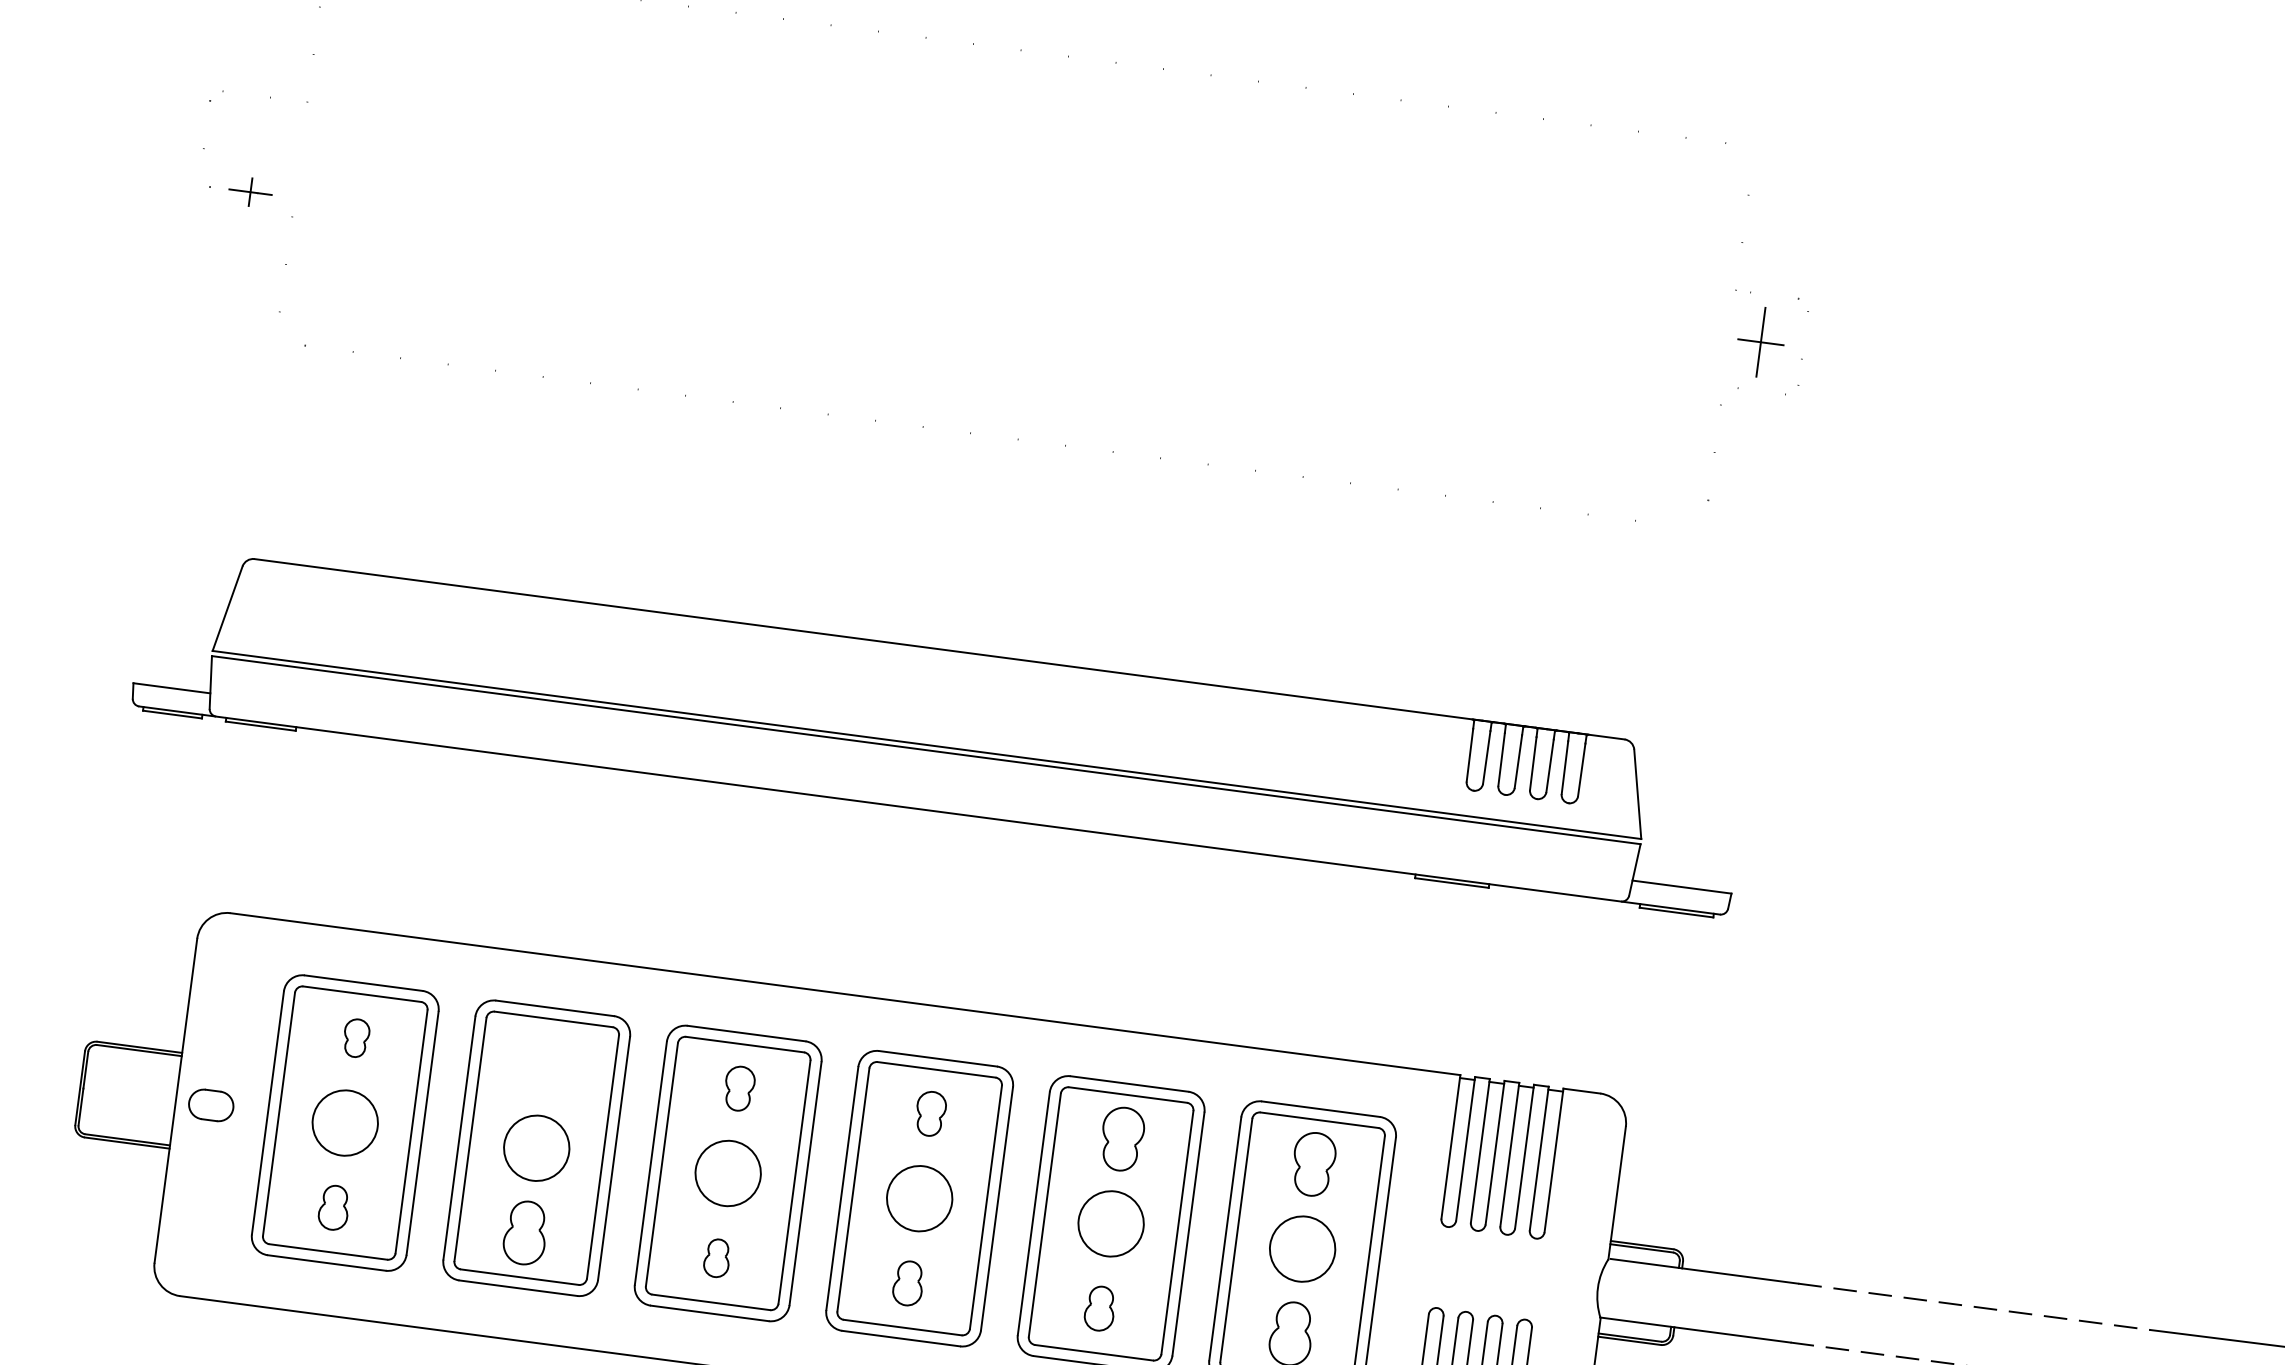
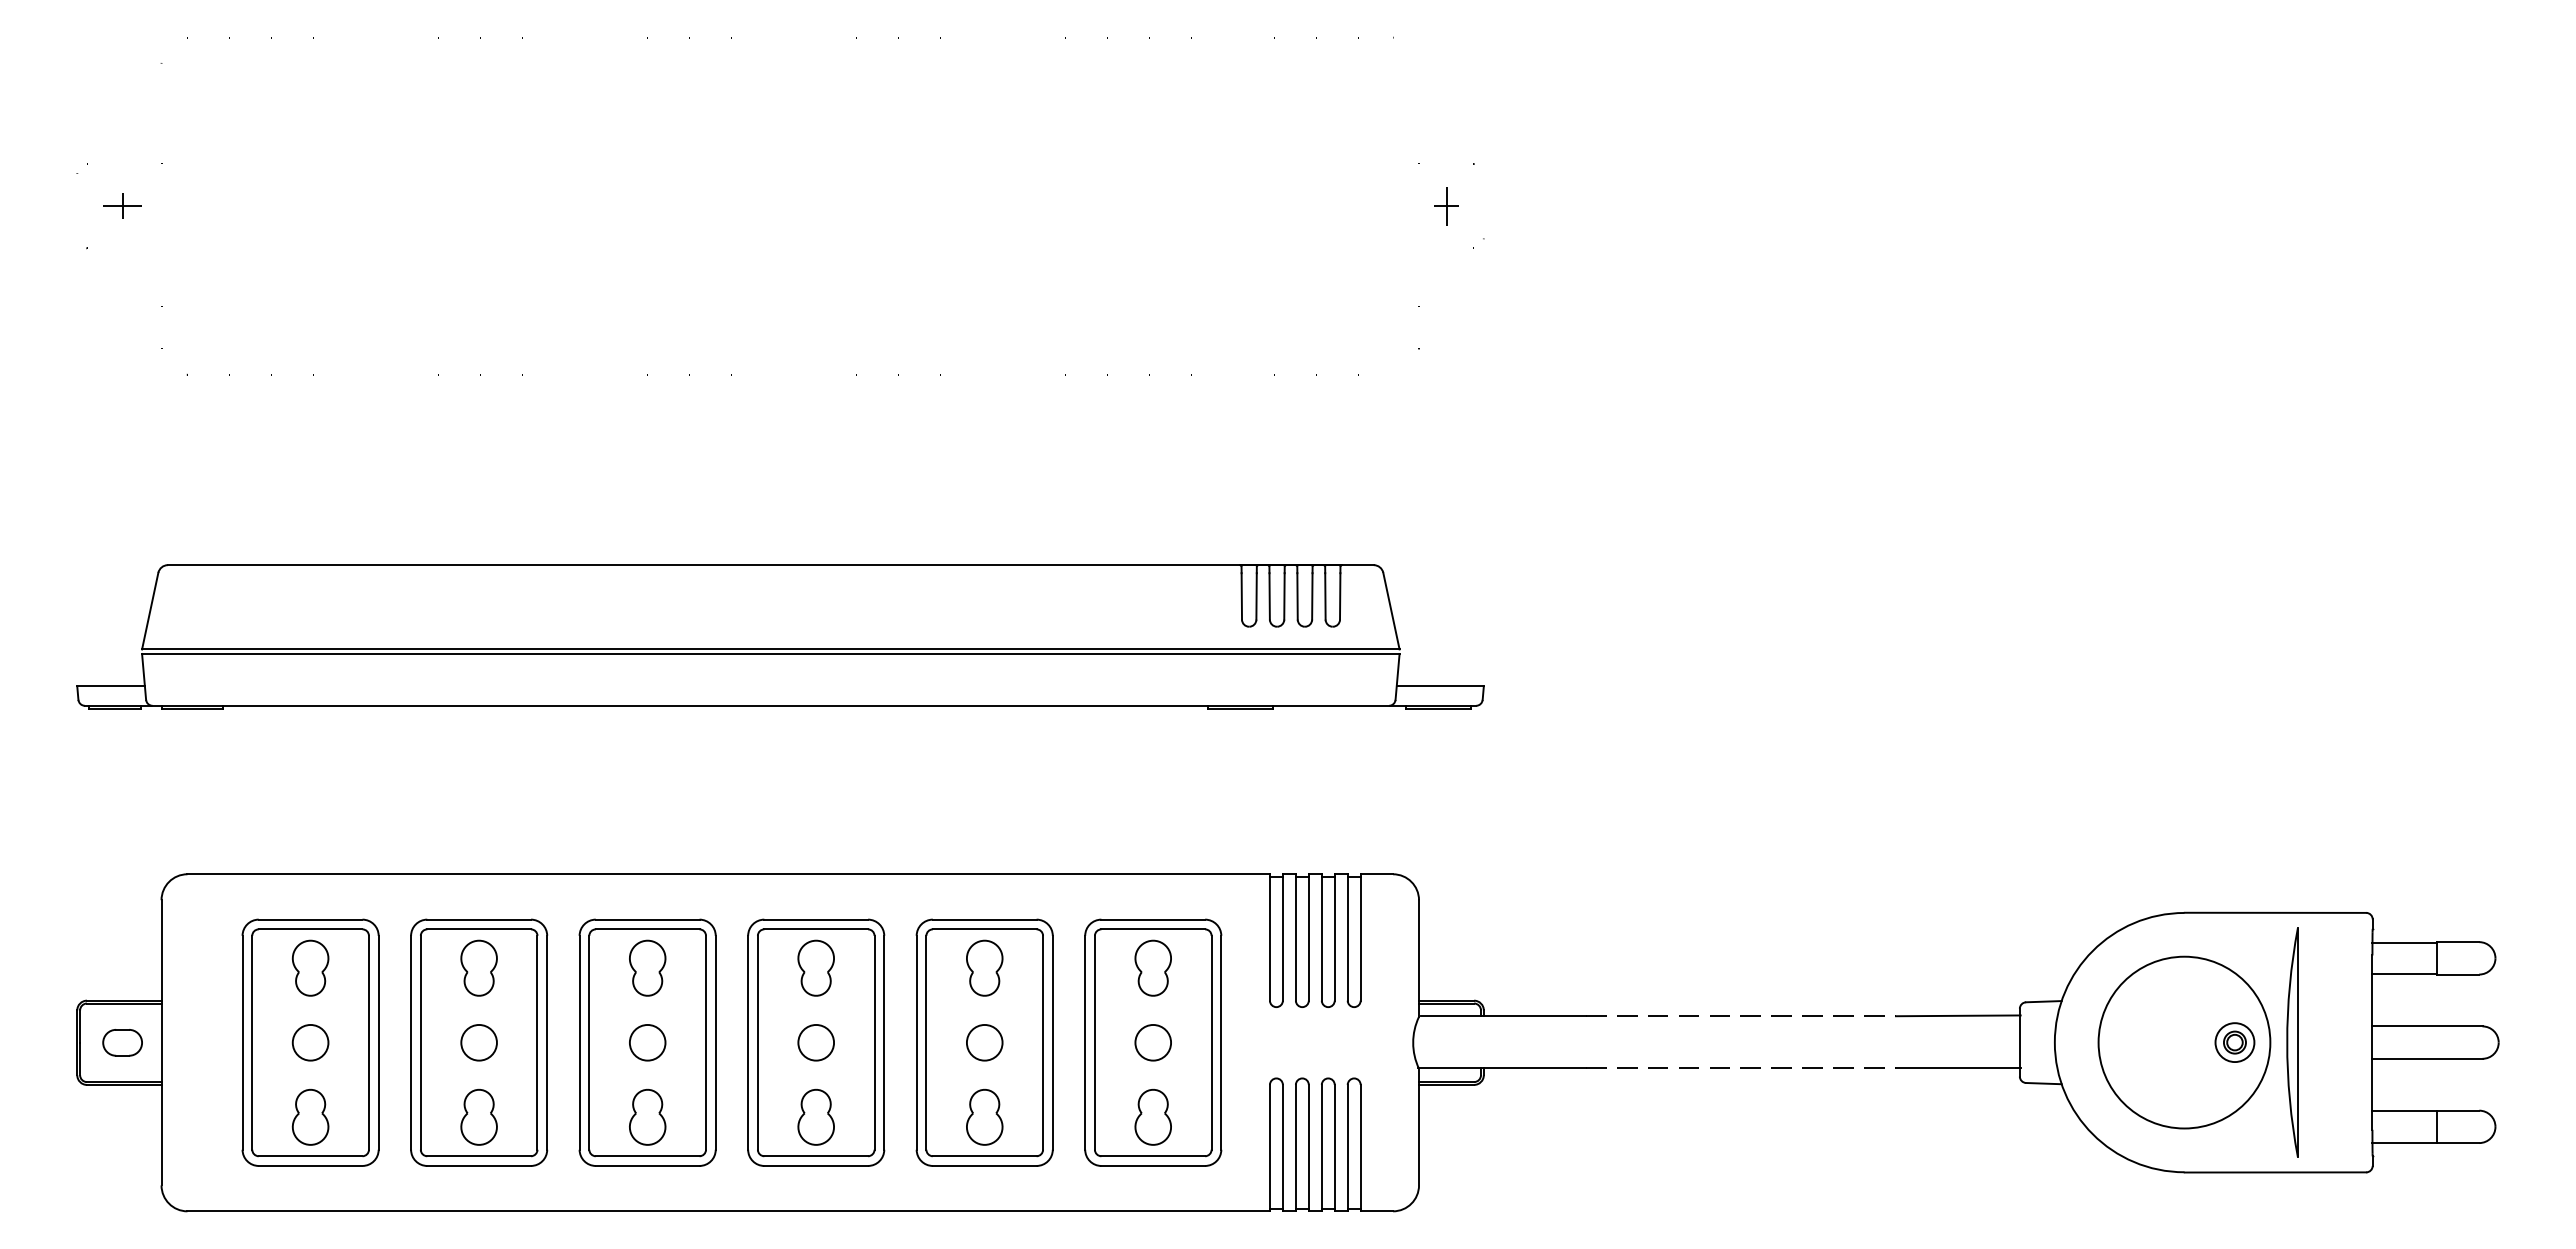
part: (250, 191) -> (122, 205), moved
part: (1760, 342) -> (1446, 206), size x0.62
part: (356, 1037) -> (310, 967), size x1.67
part: (547, 1062) -> (478, 967), added
part: (739, 1087) -> (647, 967), size x1.43
part: (211, 1105) -> (122, 1042), moved
part: (930, 1113) -> (815, 967), size x1.43
circle: (345, 1122) -> (310, 1042), size x0.62
circle: (536, 1147) -> (478, 1042), size x0.62
circle: (728, 1173) -> (647, 1042), size x0.62
circle: (920, 1198) -> (816, 1042), size x0.62
part: (333, 1207) -> (310, 1117), size x1.43
circle: (1110, 1223) -> (984, 1042), size x0.62
circle: (1302, 1248) -> (1153, 1042), size x0.62
part: (716, 1258) -> (647, 1117), size x1.67
part: (907, 1283) -> (815, 1117), size x1.43
part: (1099, 1308) -> (984, 1117), size x1.43

